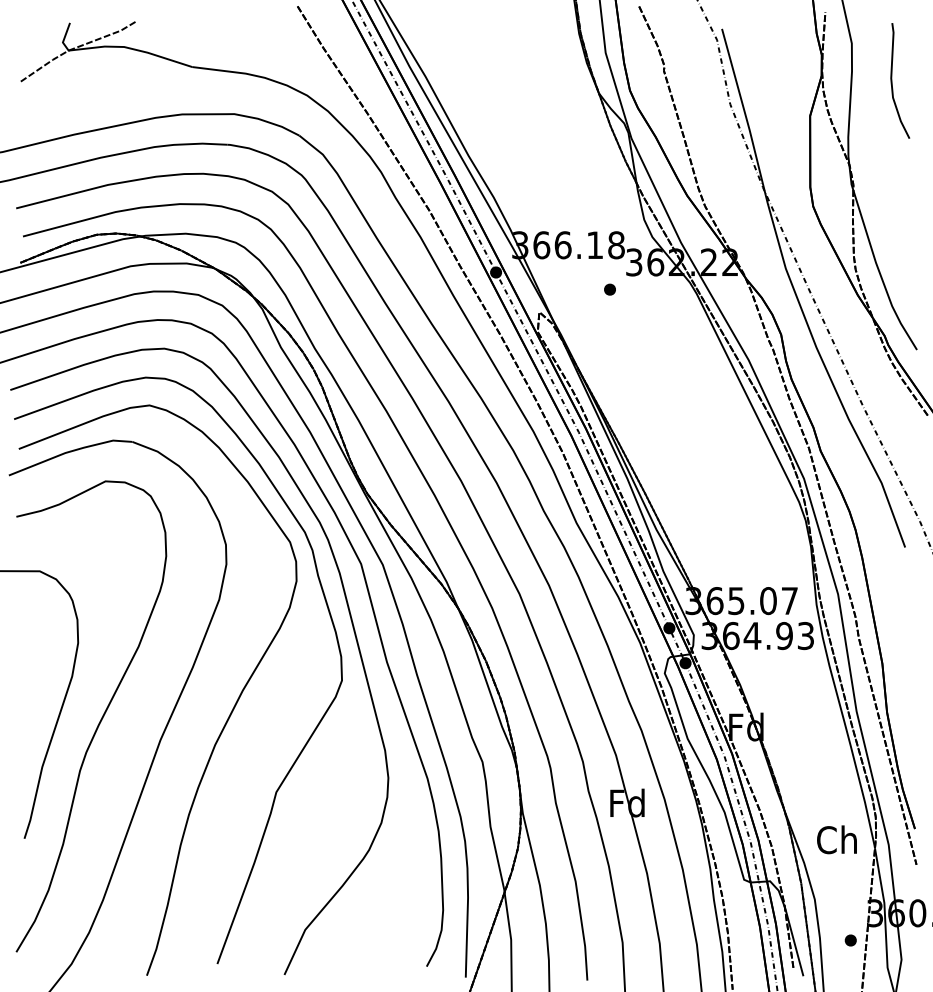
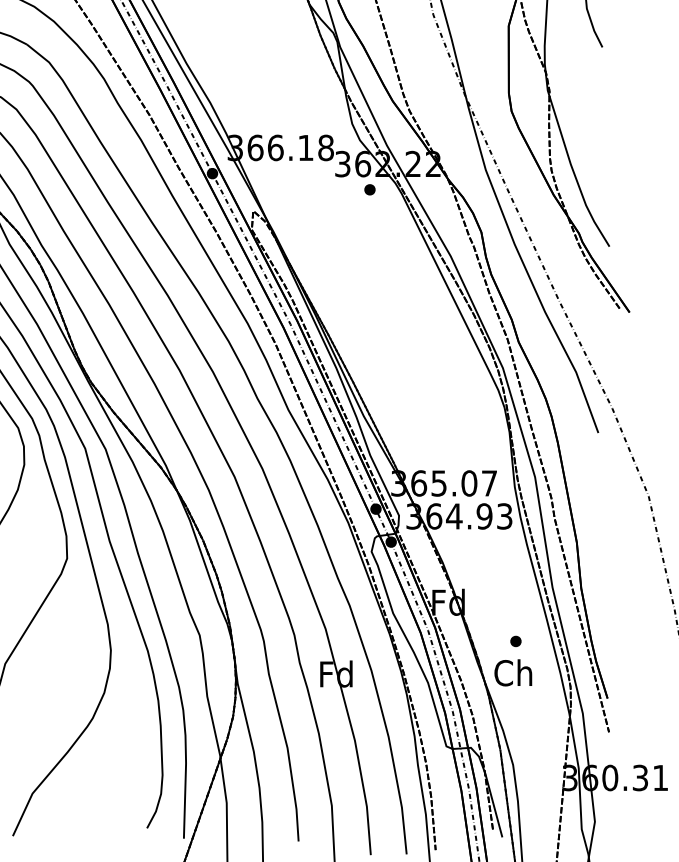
part: (609, 289) -> (369, 189), moved
text: (836, 839) -> (512, 672), moved
part: (850, 940) -> (515, 641), moved

